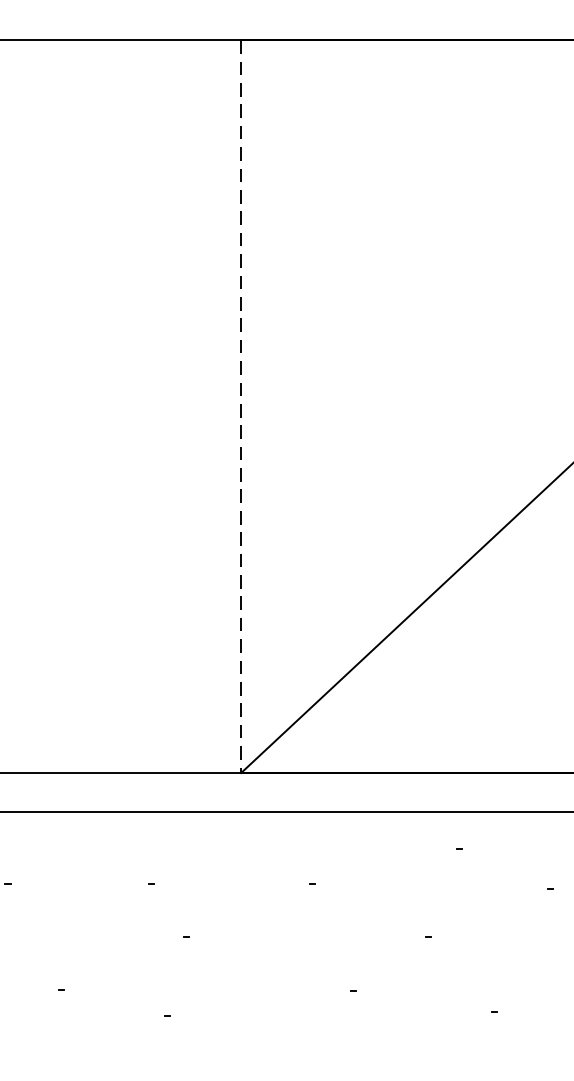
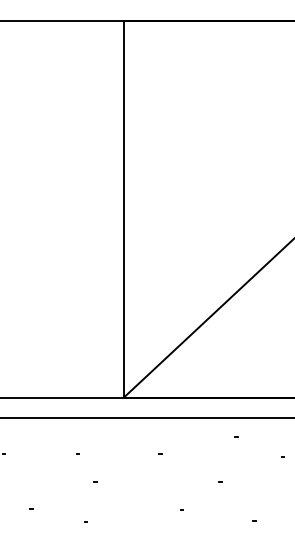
line: (240, 407) -> (123, 209), dashed -> solid

